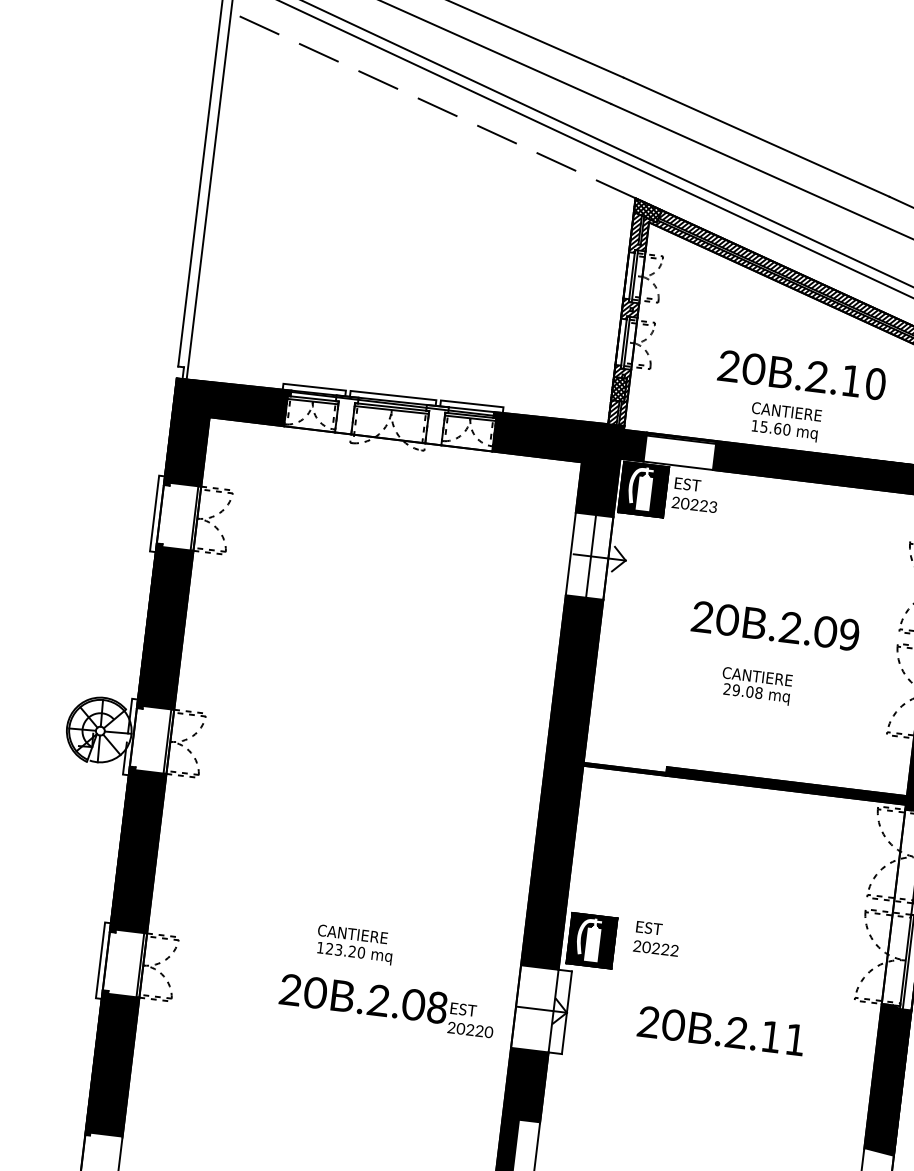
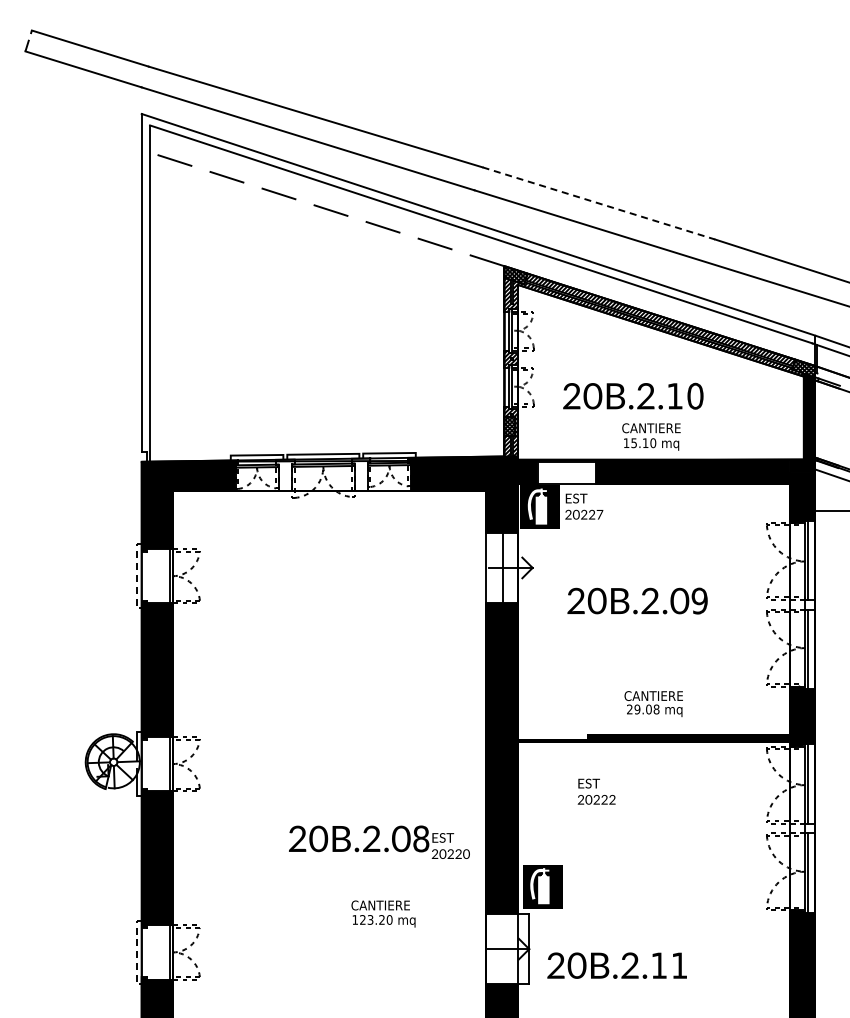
line: (756, 137) -> (598, 203), solid -> dashed
text: (802, 374) -> (633, 395), moved
text: (777, 429) -> (645, 443), 15.60 -> 15.10
text: (712, 506) -> (599, 514), 20223 -> 20227
line: (154, 513) -> (136, 576), solid -> dashed
text: (775, 625) -> (637, 600), moved
text: (756, 685) -> (653, 703), moved
text: (656, 938) -> (596, 791), moved
text: (355, 944) -> (383, 913), moved
line: (100, 960) -> (136, 952), solid -> dashed
text: (387, 1004) -> (379, 841), moved
text: (720, 1030) -> (616, 965), moved

